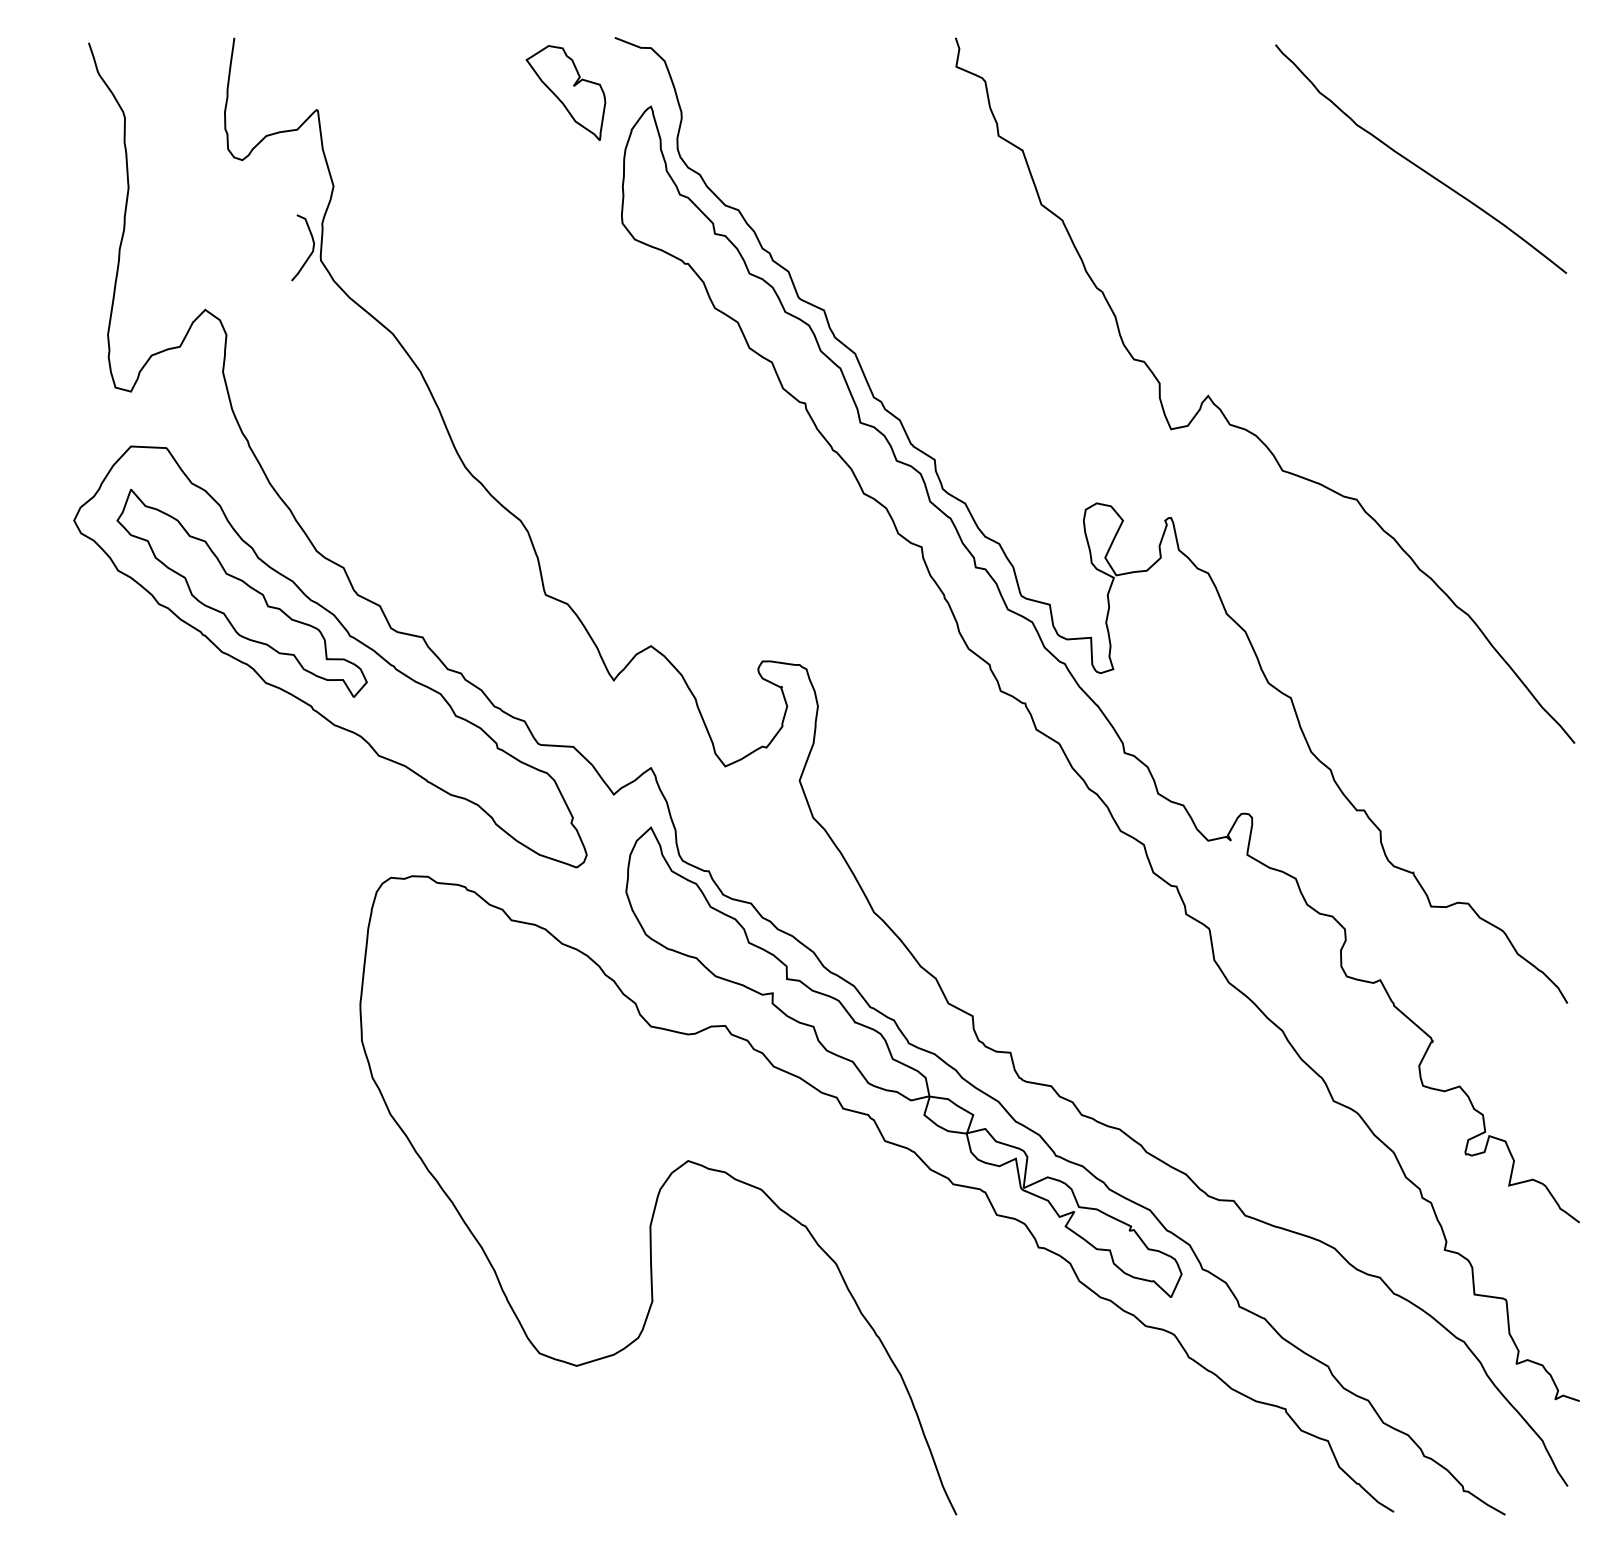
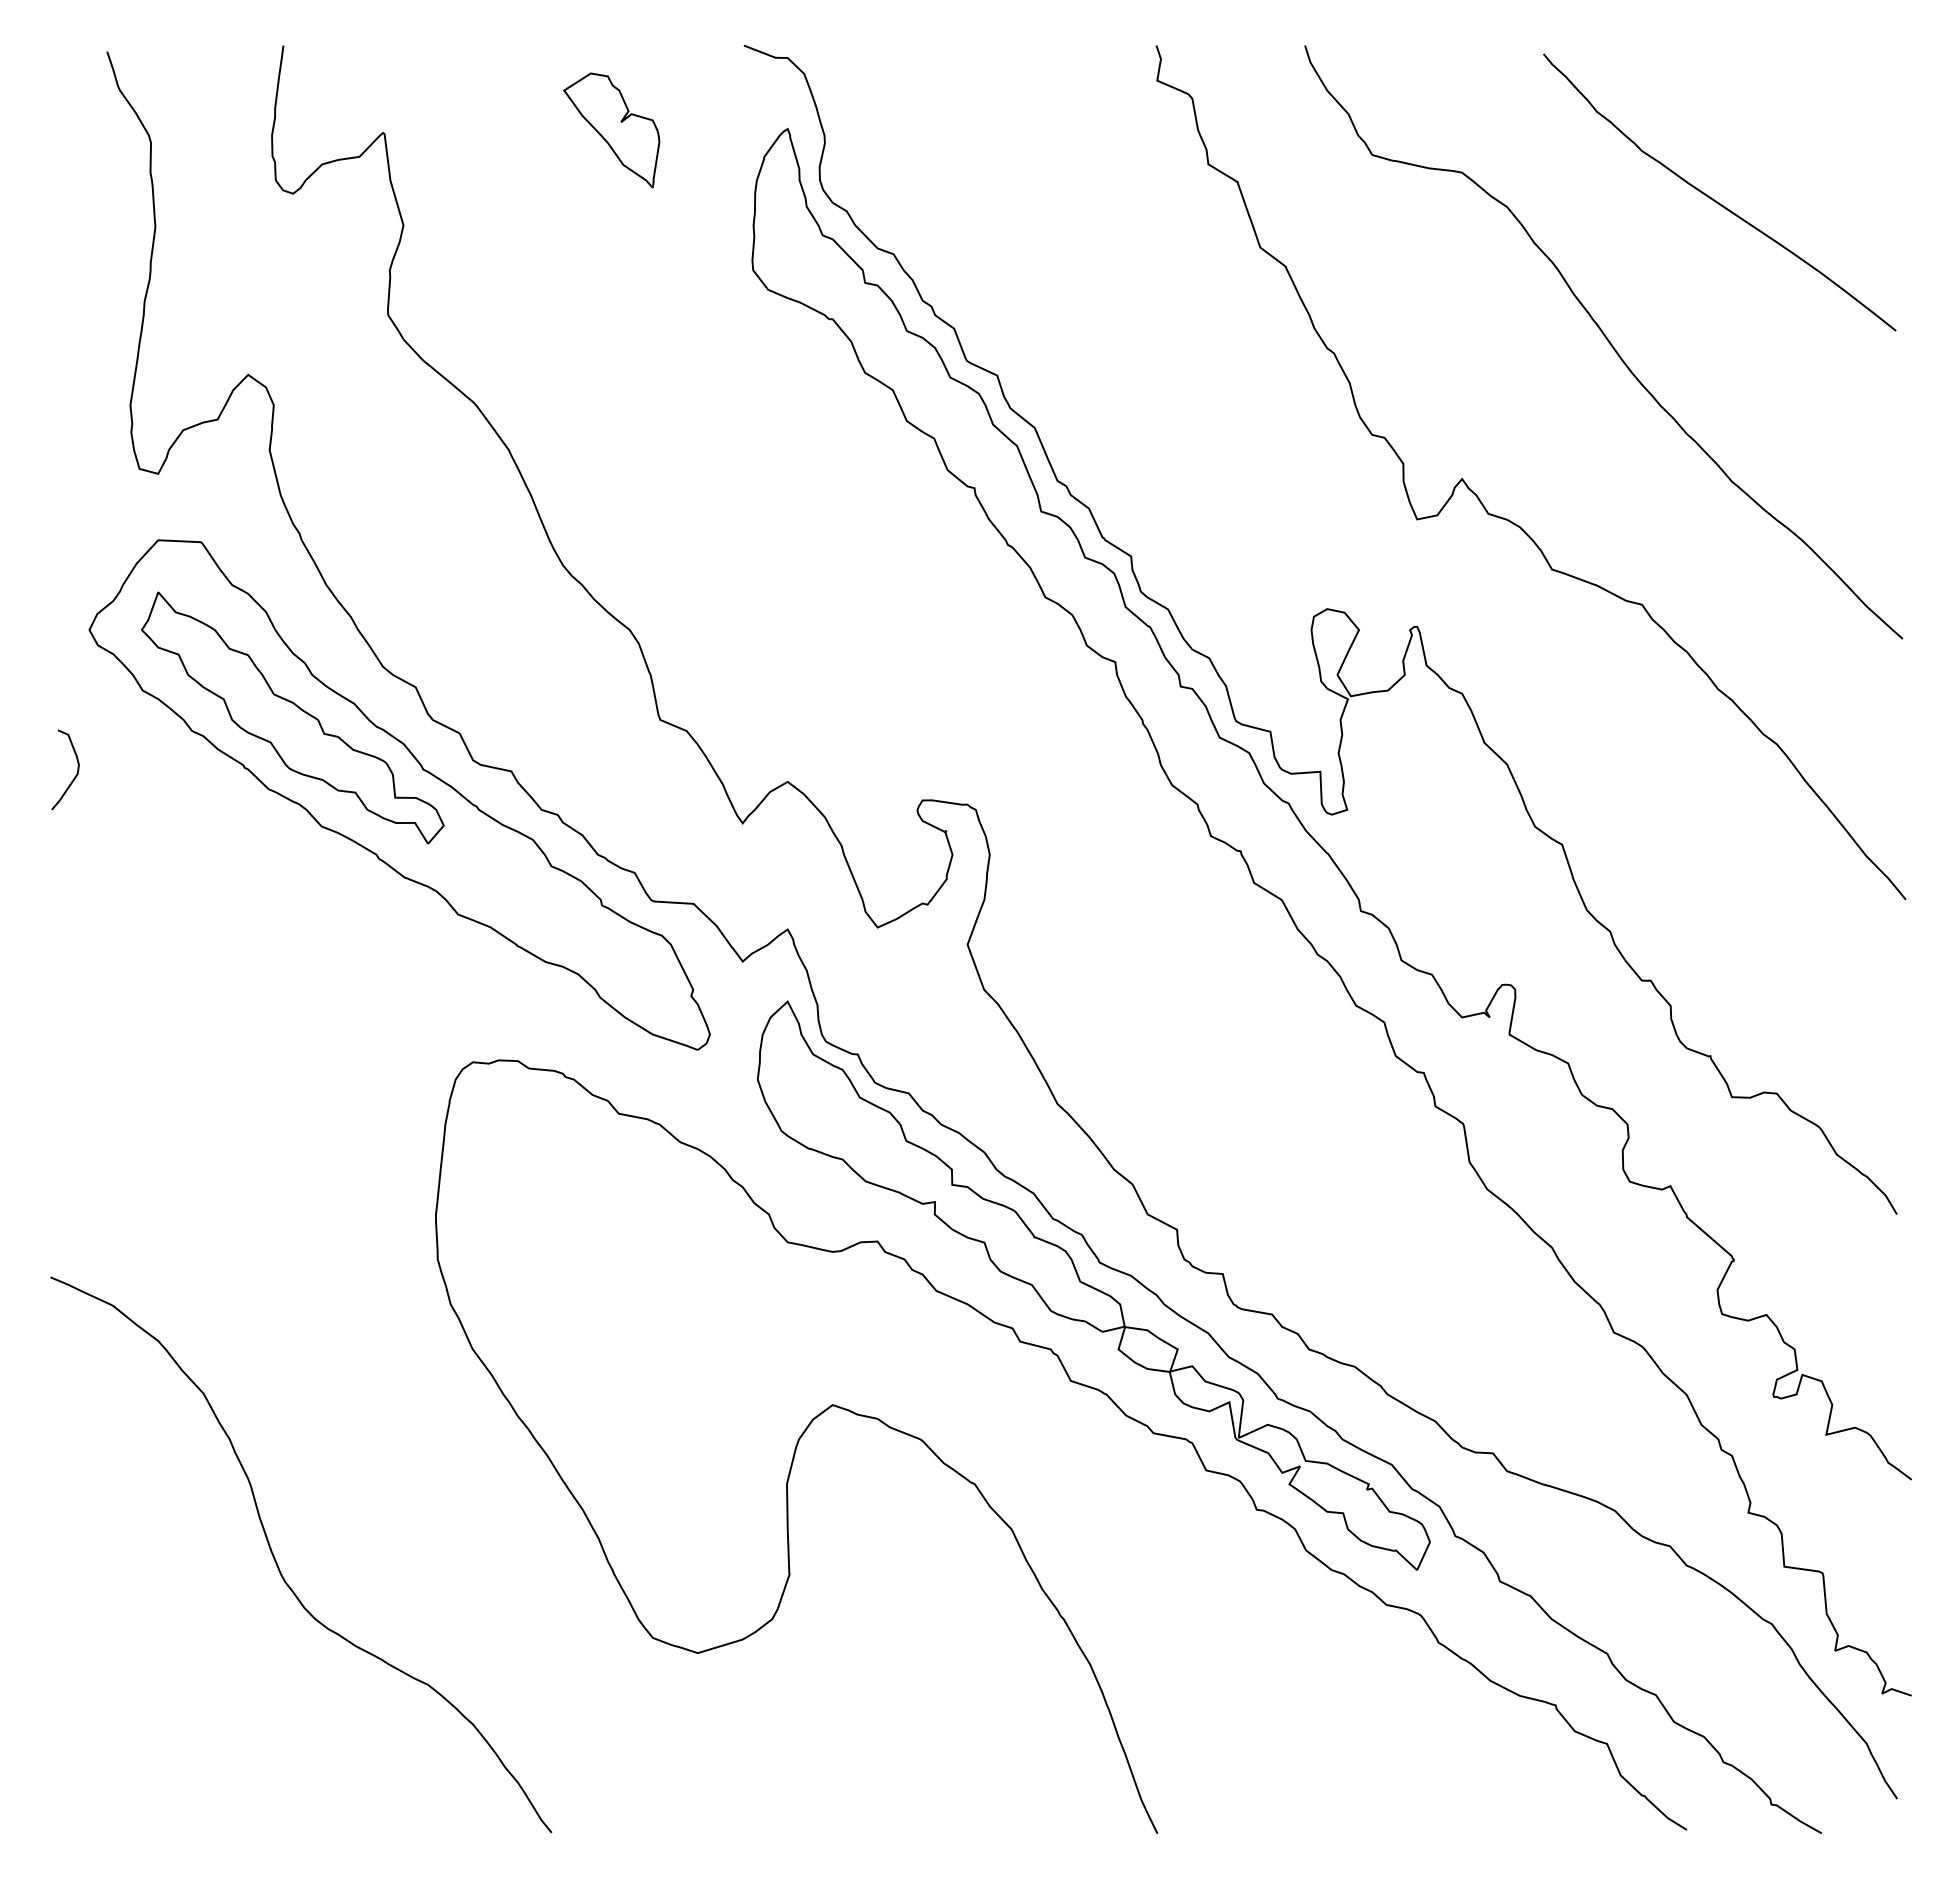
part: (565, 93) -> (611, 130), moved
curve: (310, 253) -> (74, 776), moved
curve: (1328, 282) -> (1607, 341), added
curve: (229, 1291) -> (277, 1562), added

